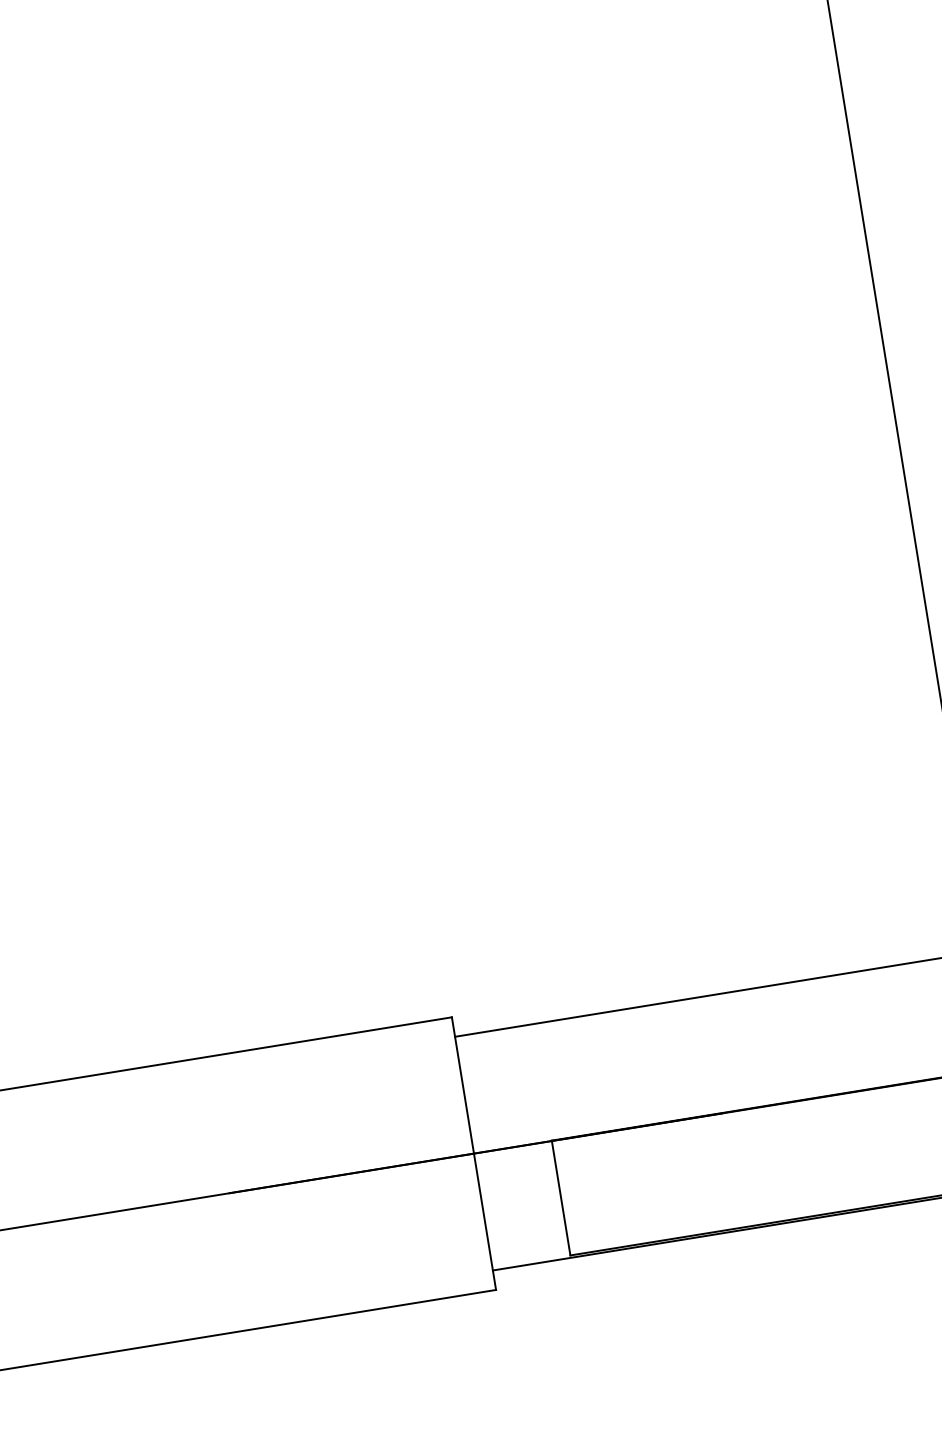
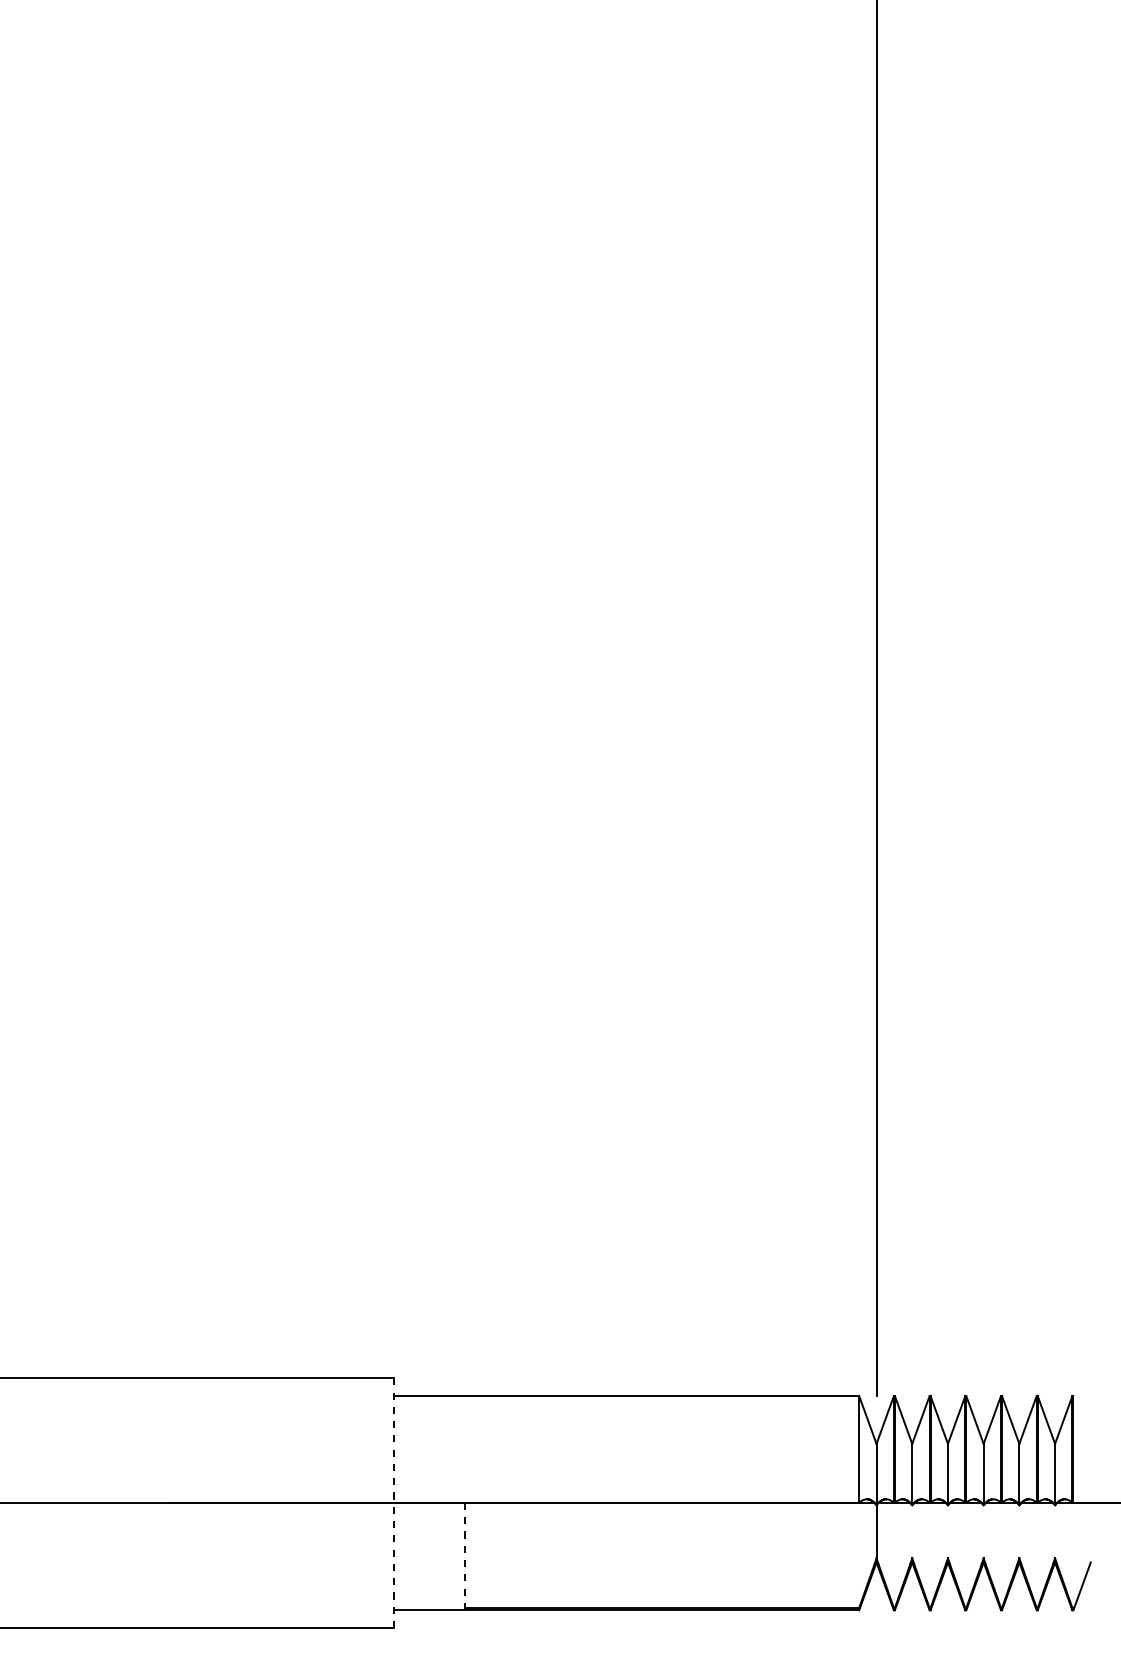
line: (473, 1154) -> (393, 1503), solid -> dashed
line: (561, 1198) -> (465, 1555), solid -> dashed

